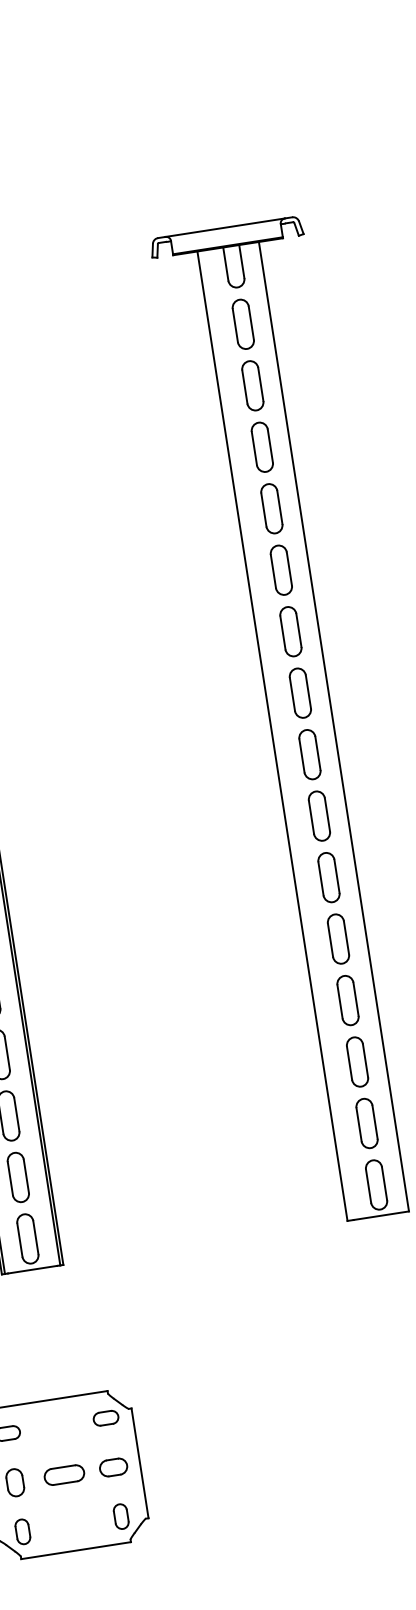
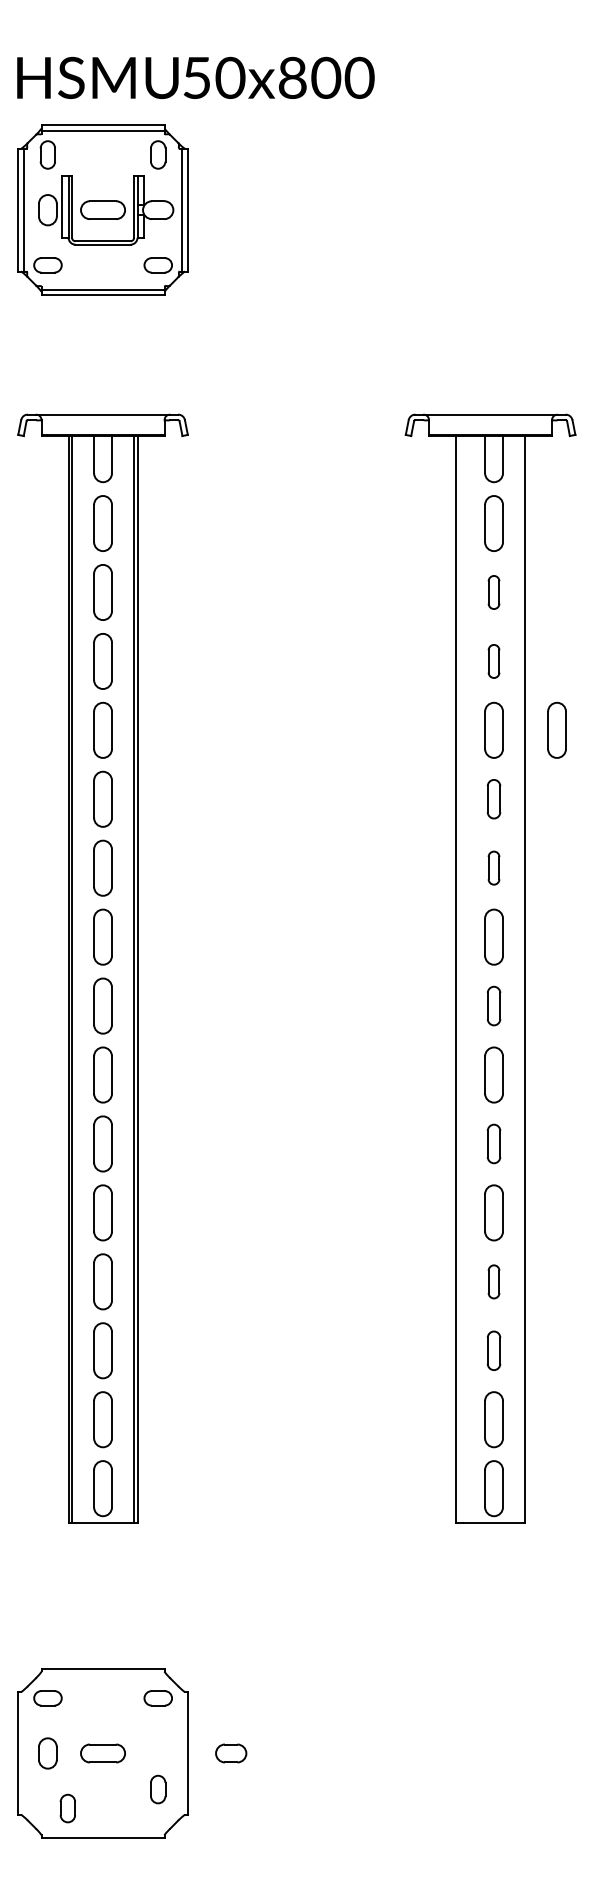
part: (252, 385) -> (493, 592), size x0.6
part: (261, 447) -> (493, 661), size x0.6
part: (327, 499) -> (556, 729), added
part: (280, 569) -> (493, 798), size x0.7
part: (290, 631) -> (493, 867), size x0.6
part: (309, 754) -> (493, 1005), size x0.7
part: (328, 877) -> (493, 1143), size x0.7
part: (347, 1000) -> (493, 1281), size x0.6
part: (357, 1061) -> (493, 1350), size x0.7
part: (113, 1467) -> (231, 1753), moved
part: (121, 1516) -> (158, 1789), moved
part: (22, 1531) -> (67, 1808), moved

